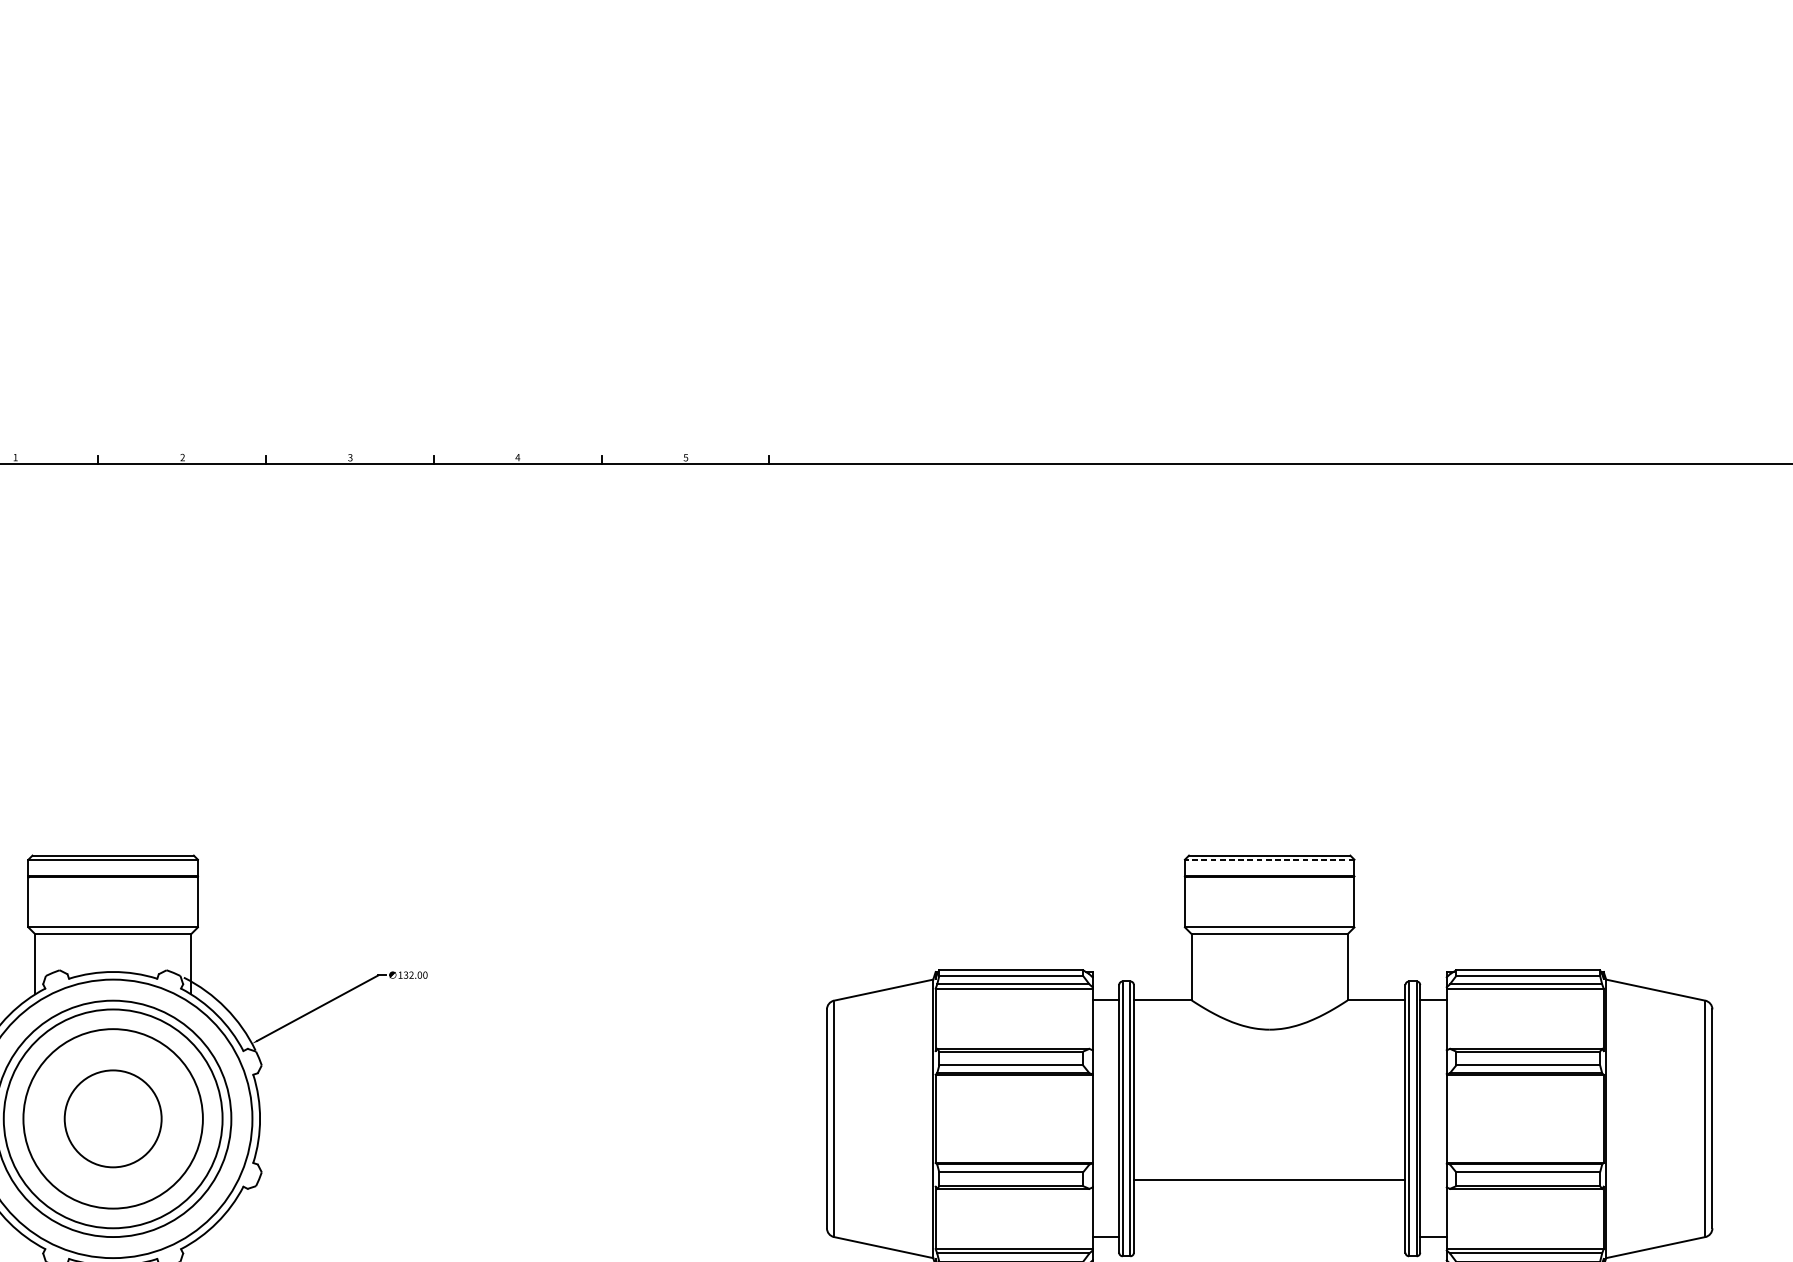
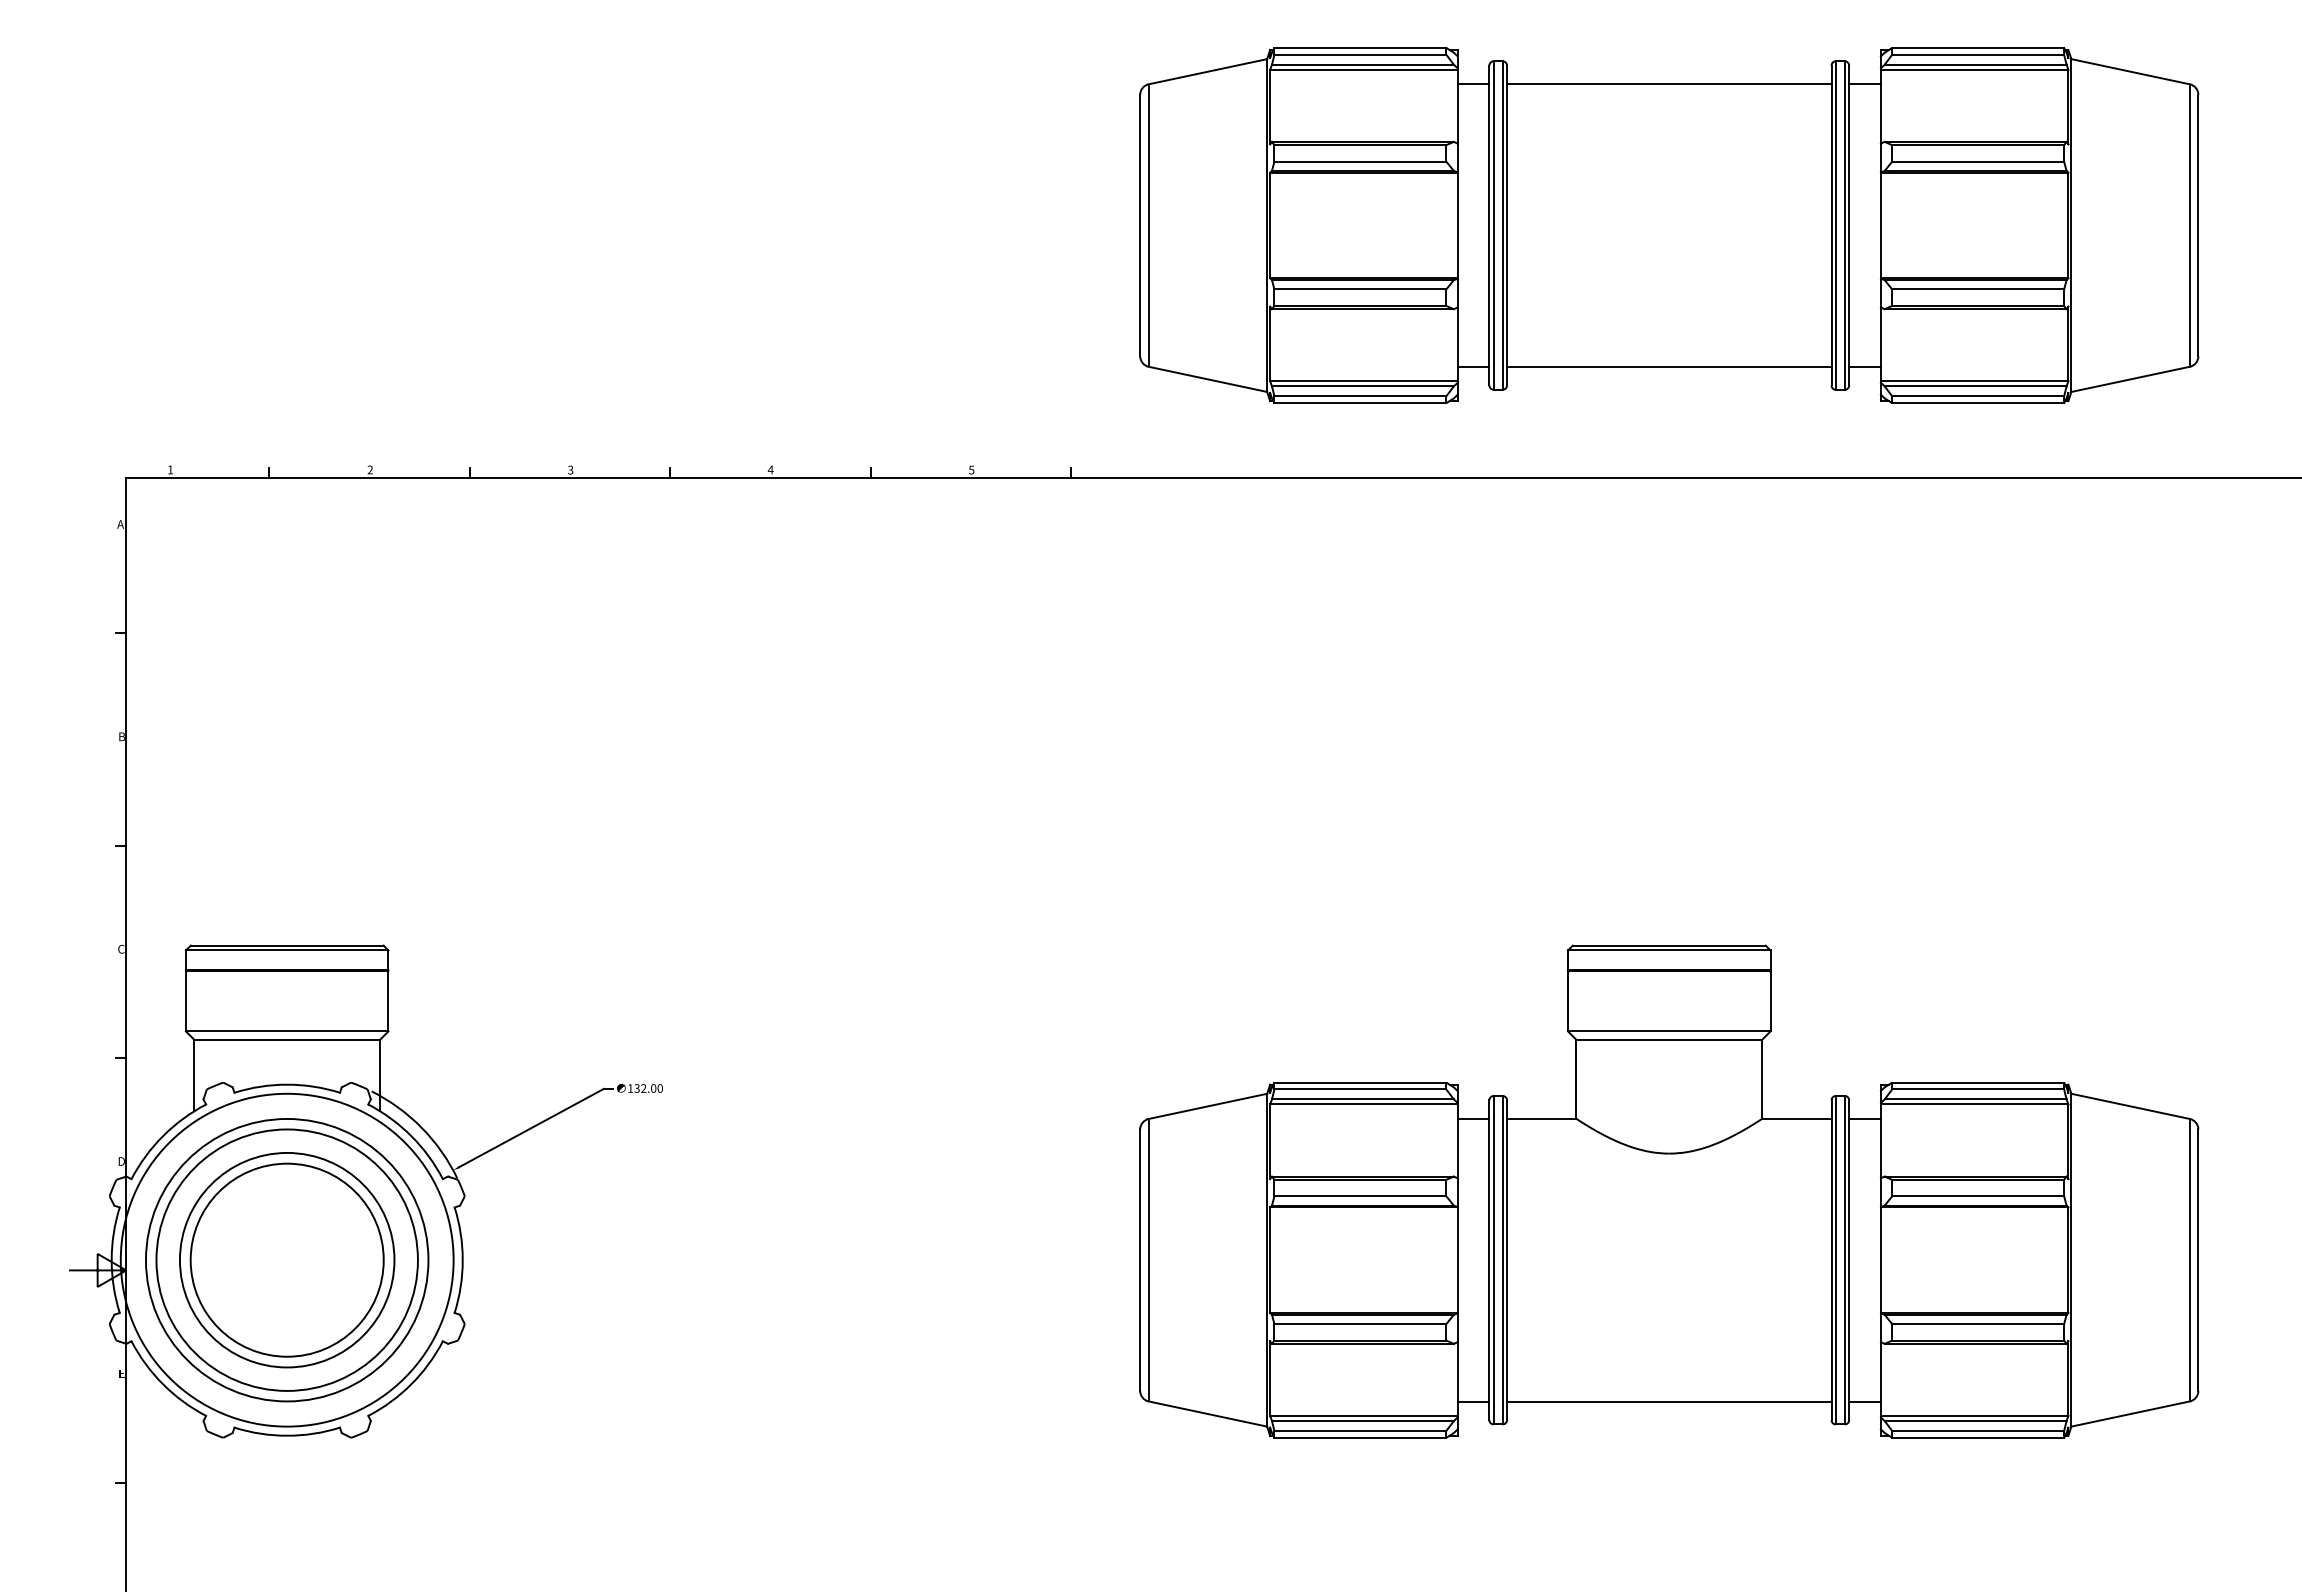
part: (1269, 253) -> (1669, 225), added
line: (1269, 859) -> (1668, 950), dashed -> solid
circle: (112, 1118) -> (286, 1259), size x1.67
line: (1269, 1180) -> (1669, 1401), moved

